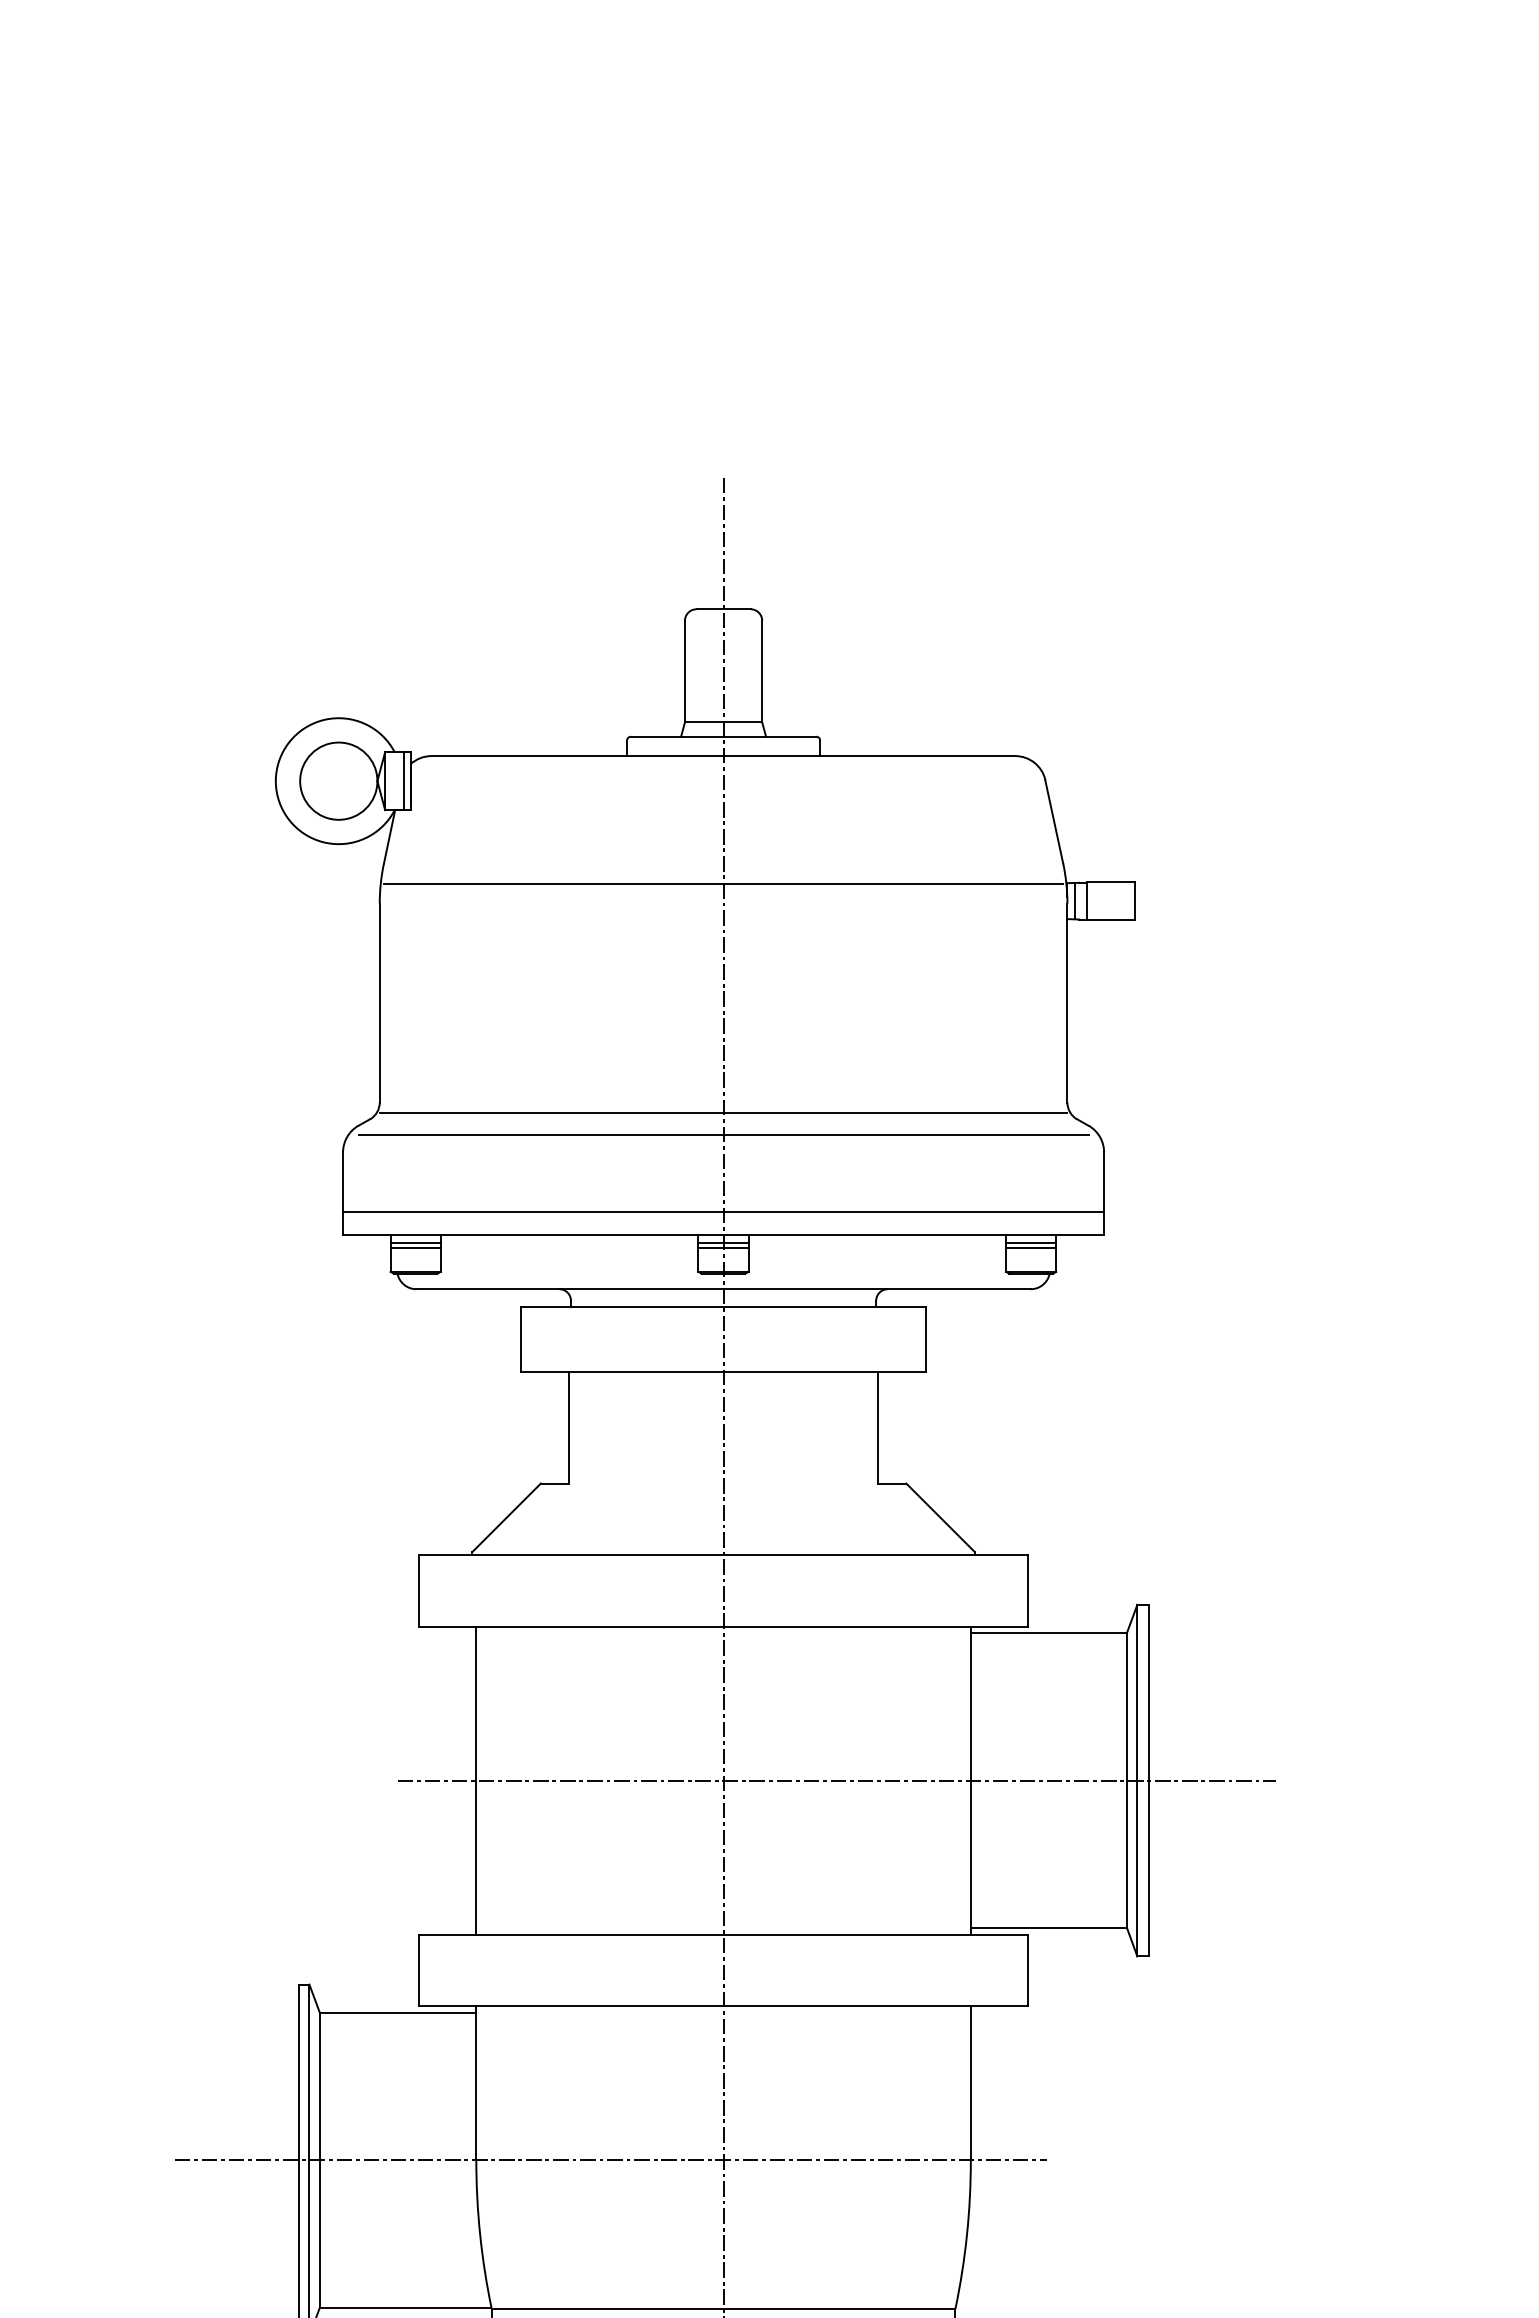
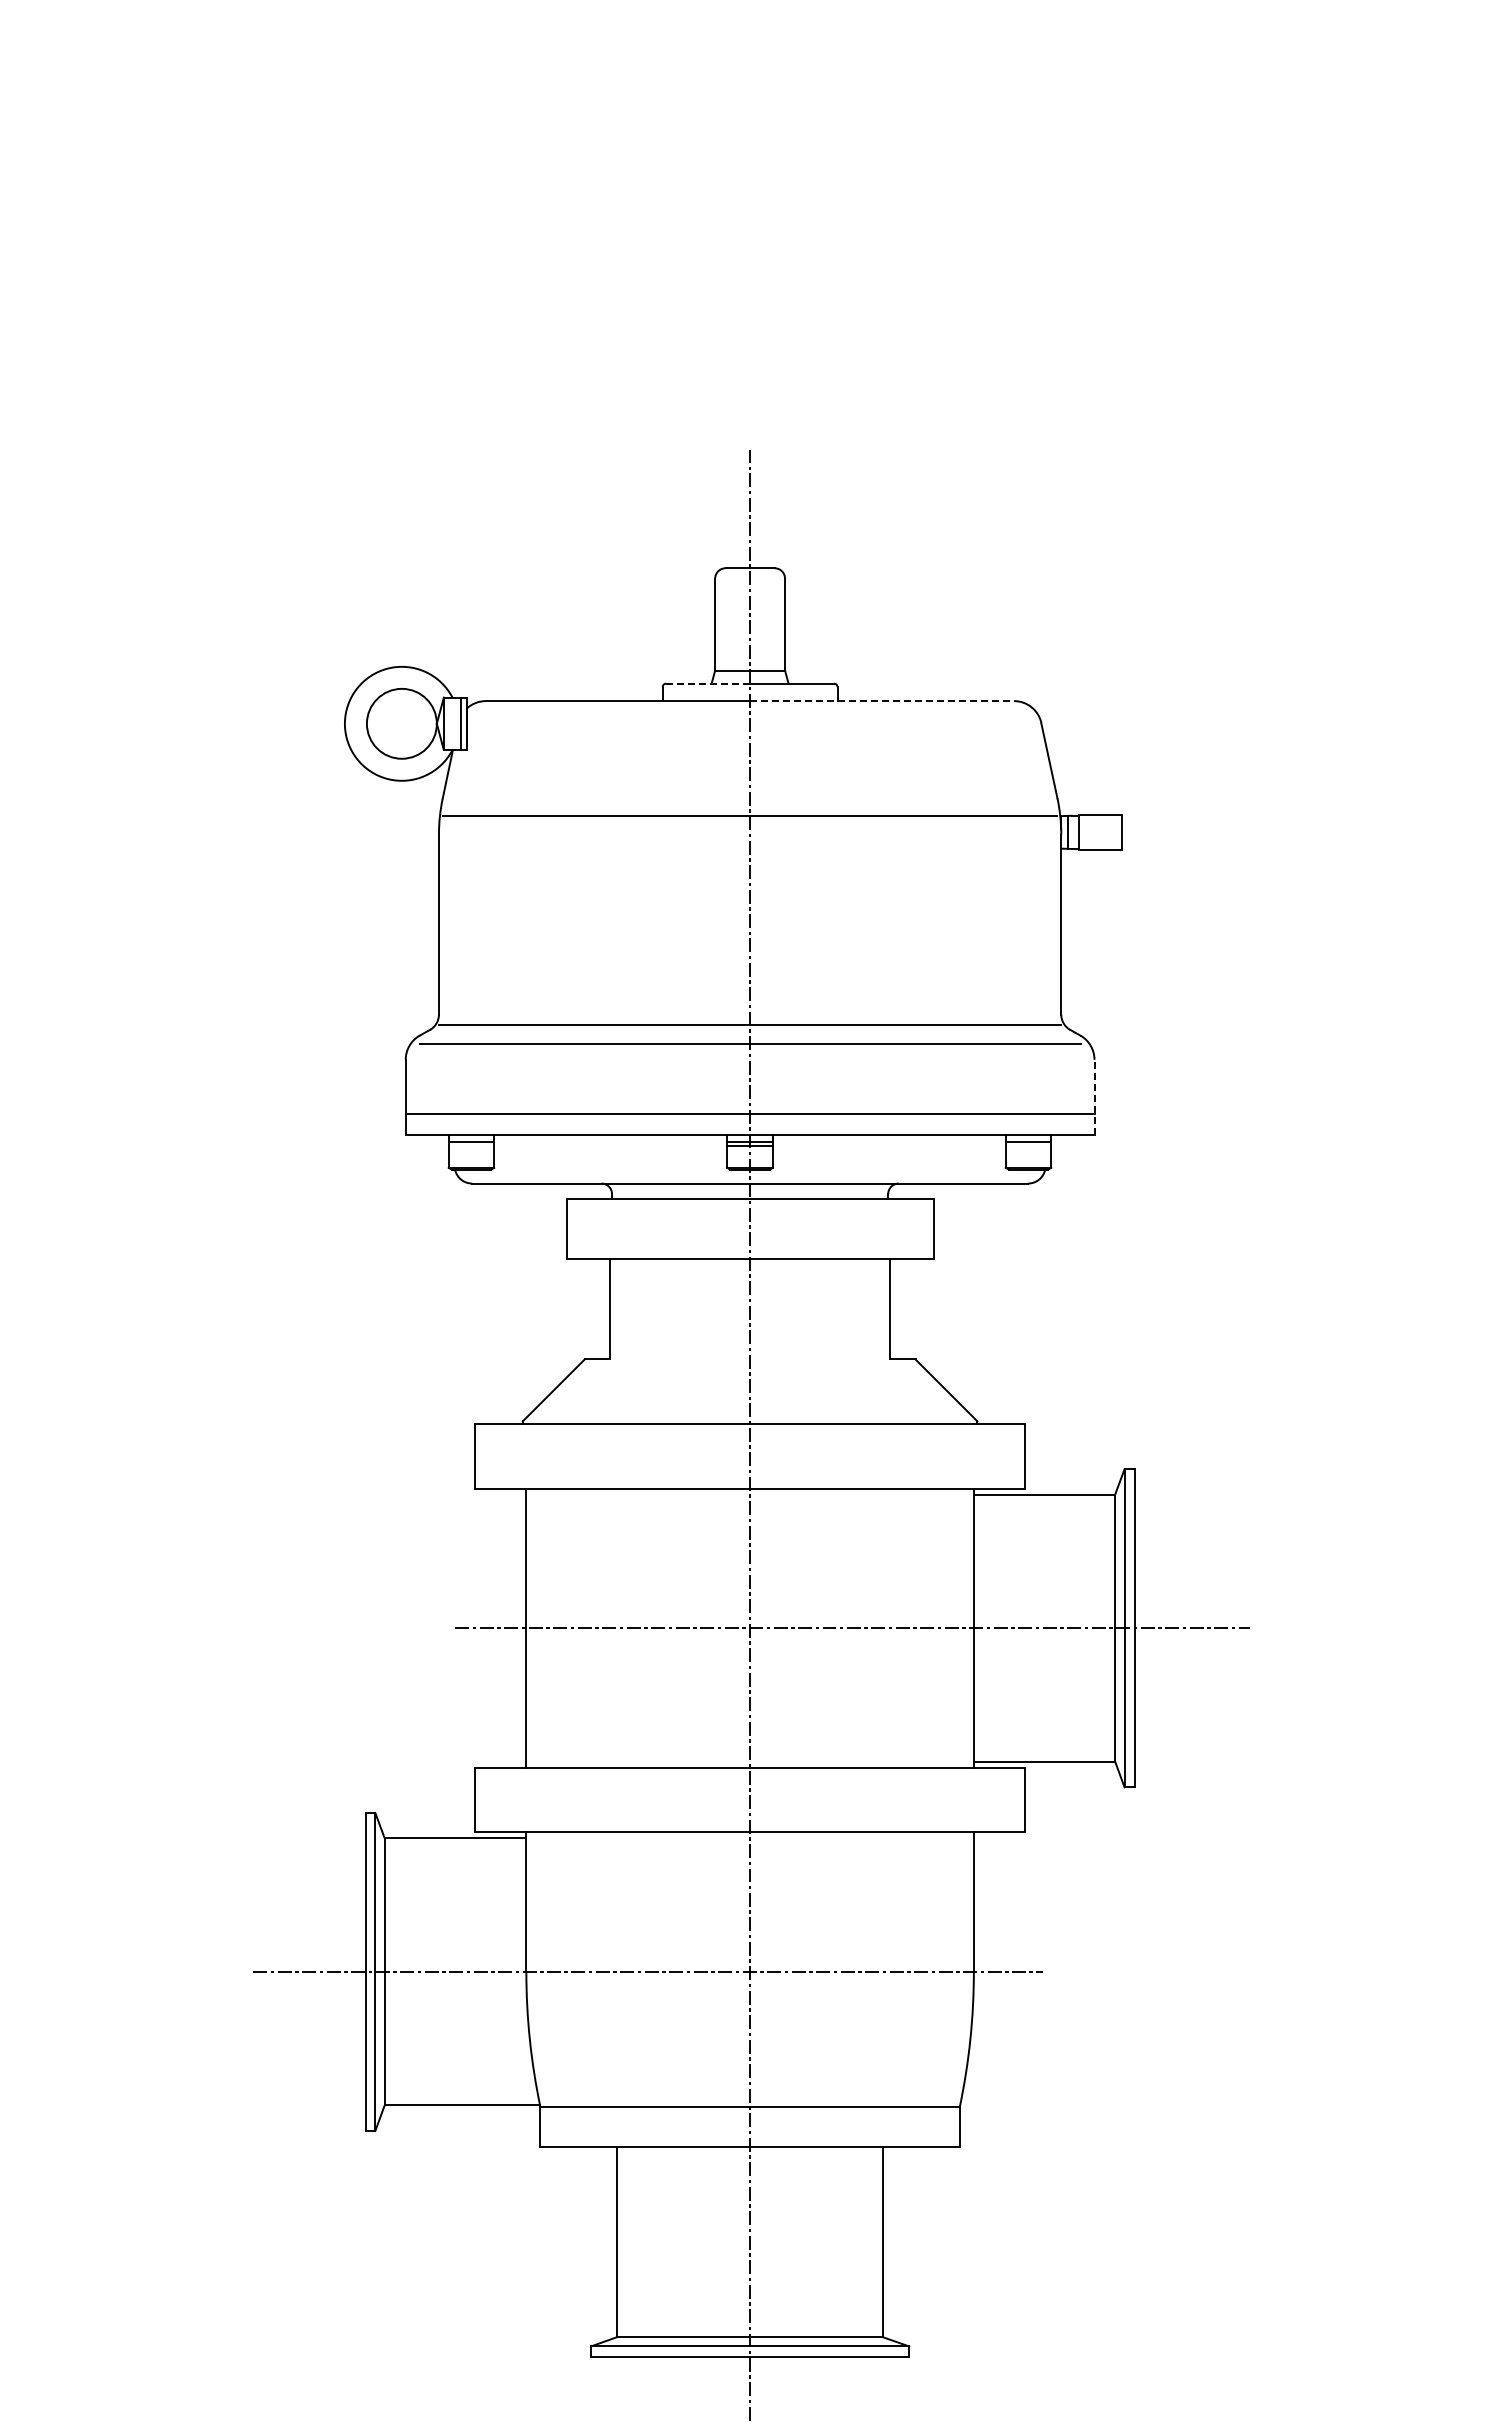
line: (677, 736) -> (708, 683), solid -> dashed
line: (869, 756) -> (882, 701), solid -> dashed
line: (1104, 1193) -> (1094, 1096), solid -> dashed
line: (415, 1248) -> (471, 1146), removed
line: (1031, 1248) -> (1028, 1146), removed

